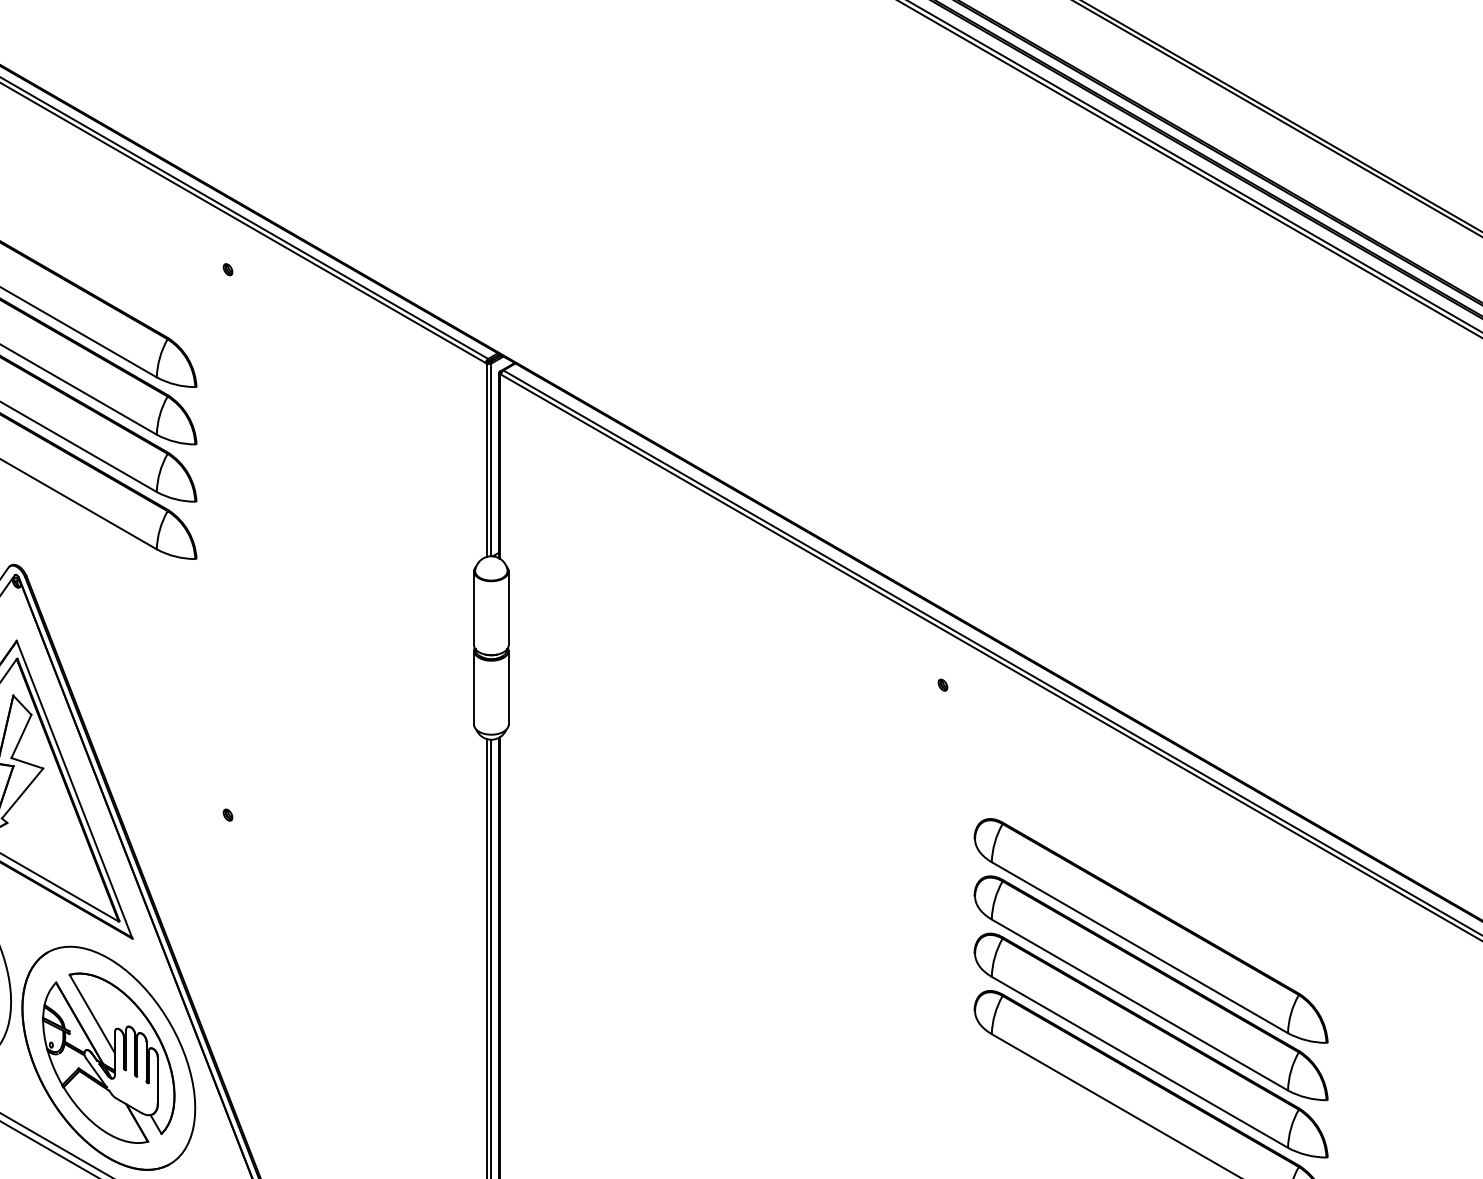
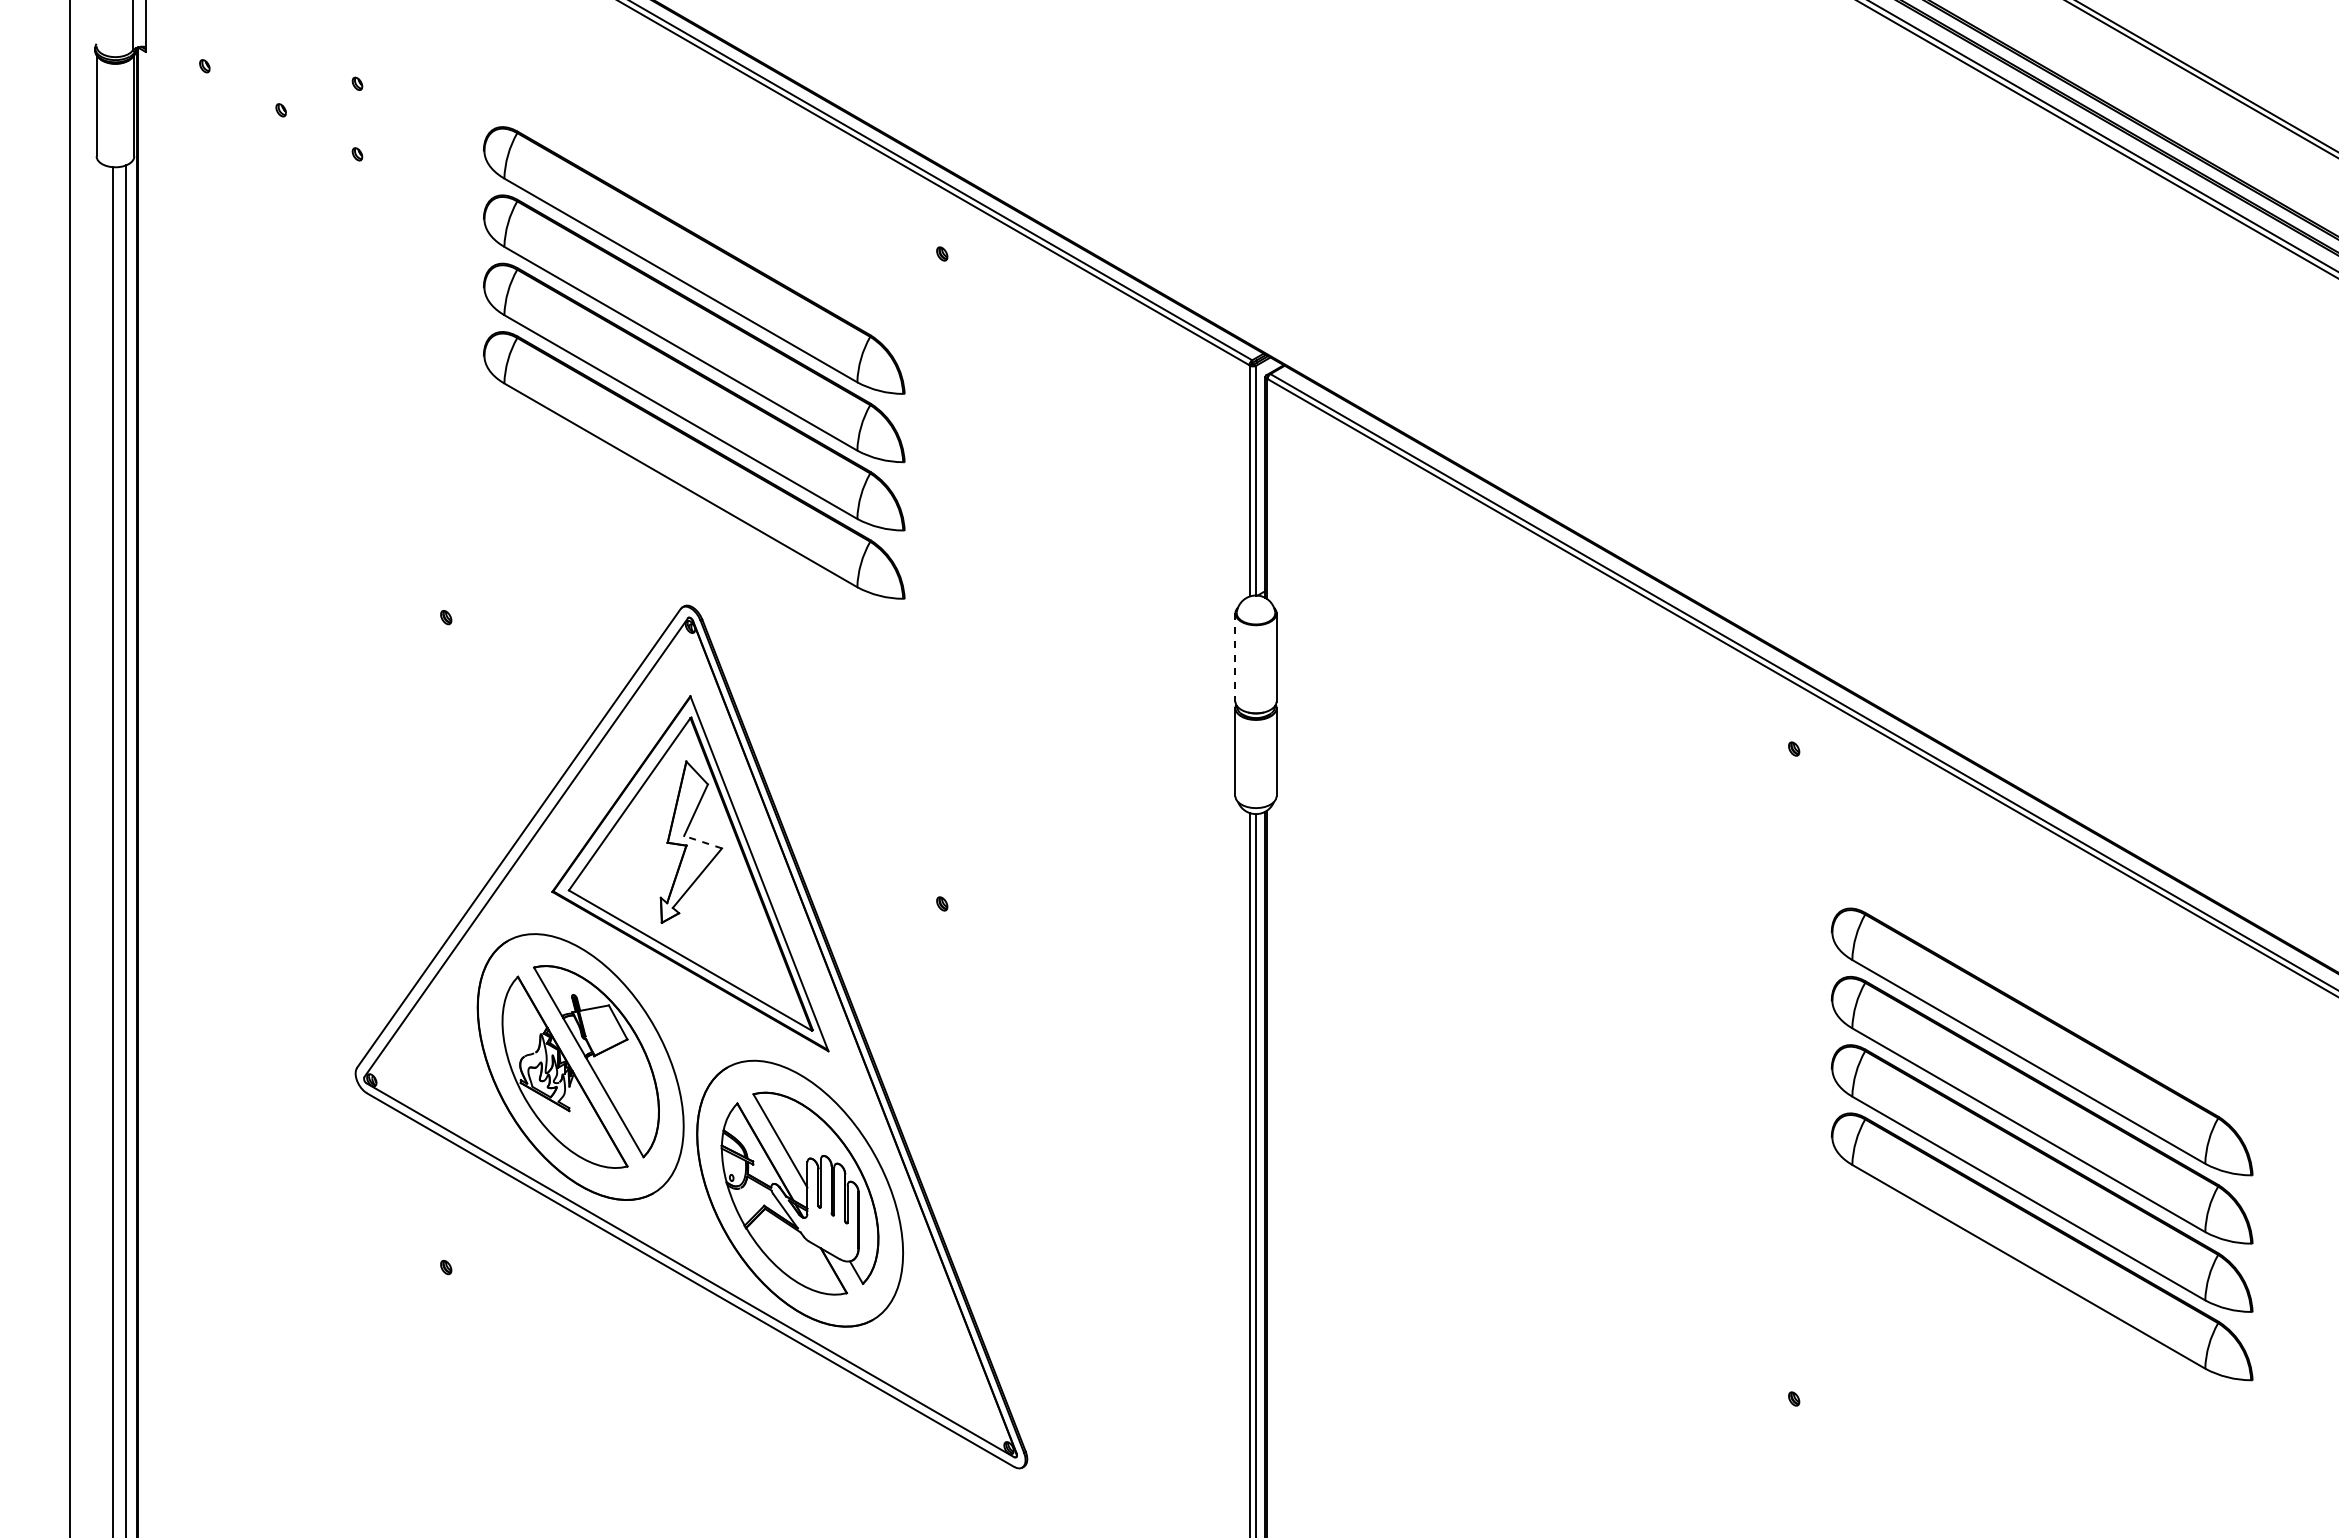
line: (474, 608) -> (1235, 657), solid -> dashed
line: (27, 763) -> (703, 842), solid -> dashed

